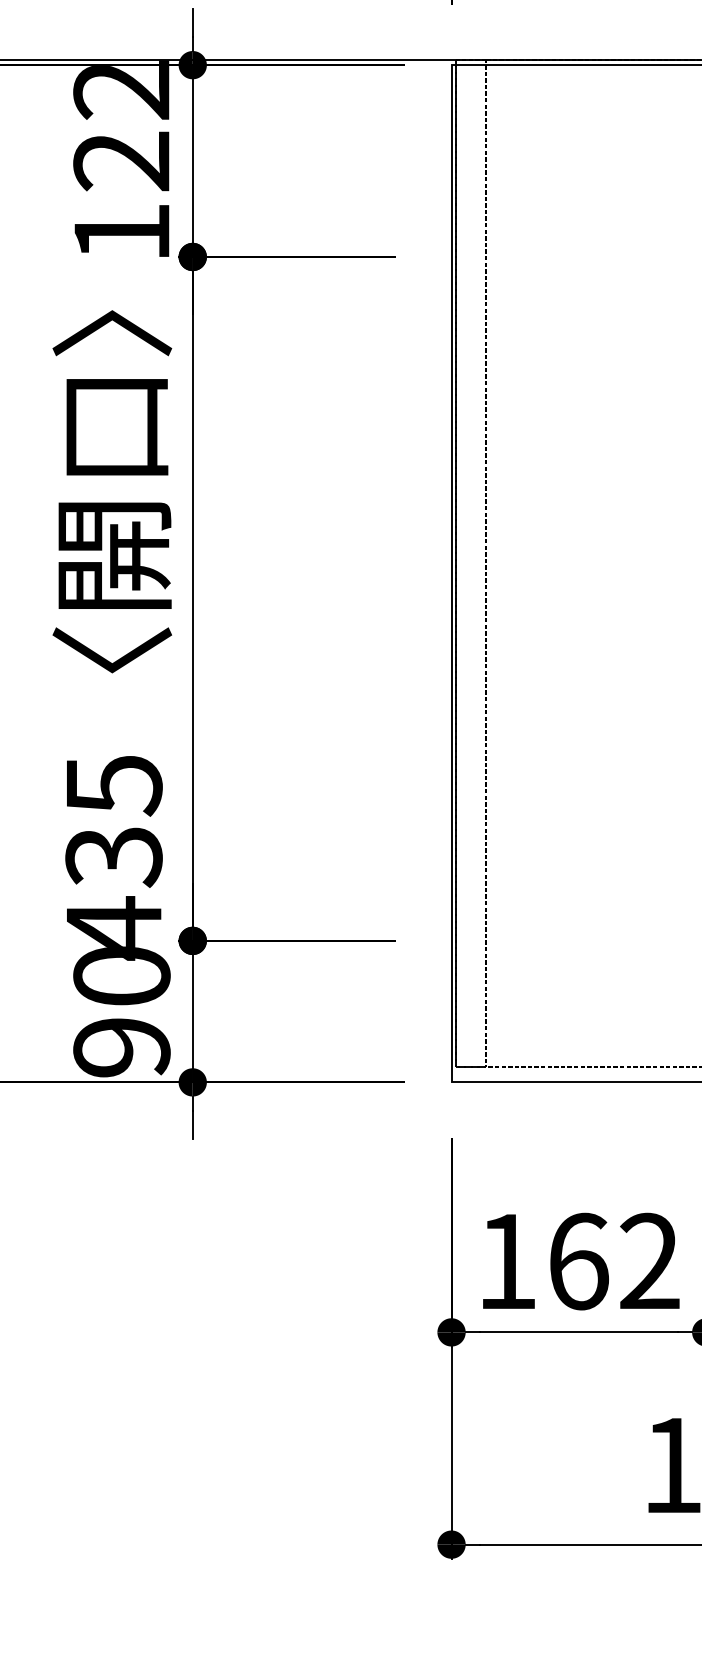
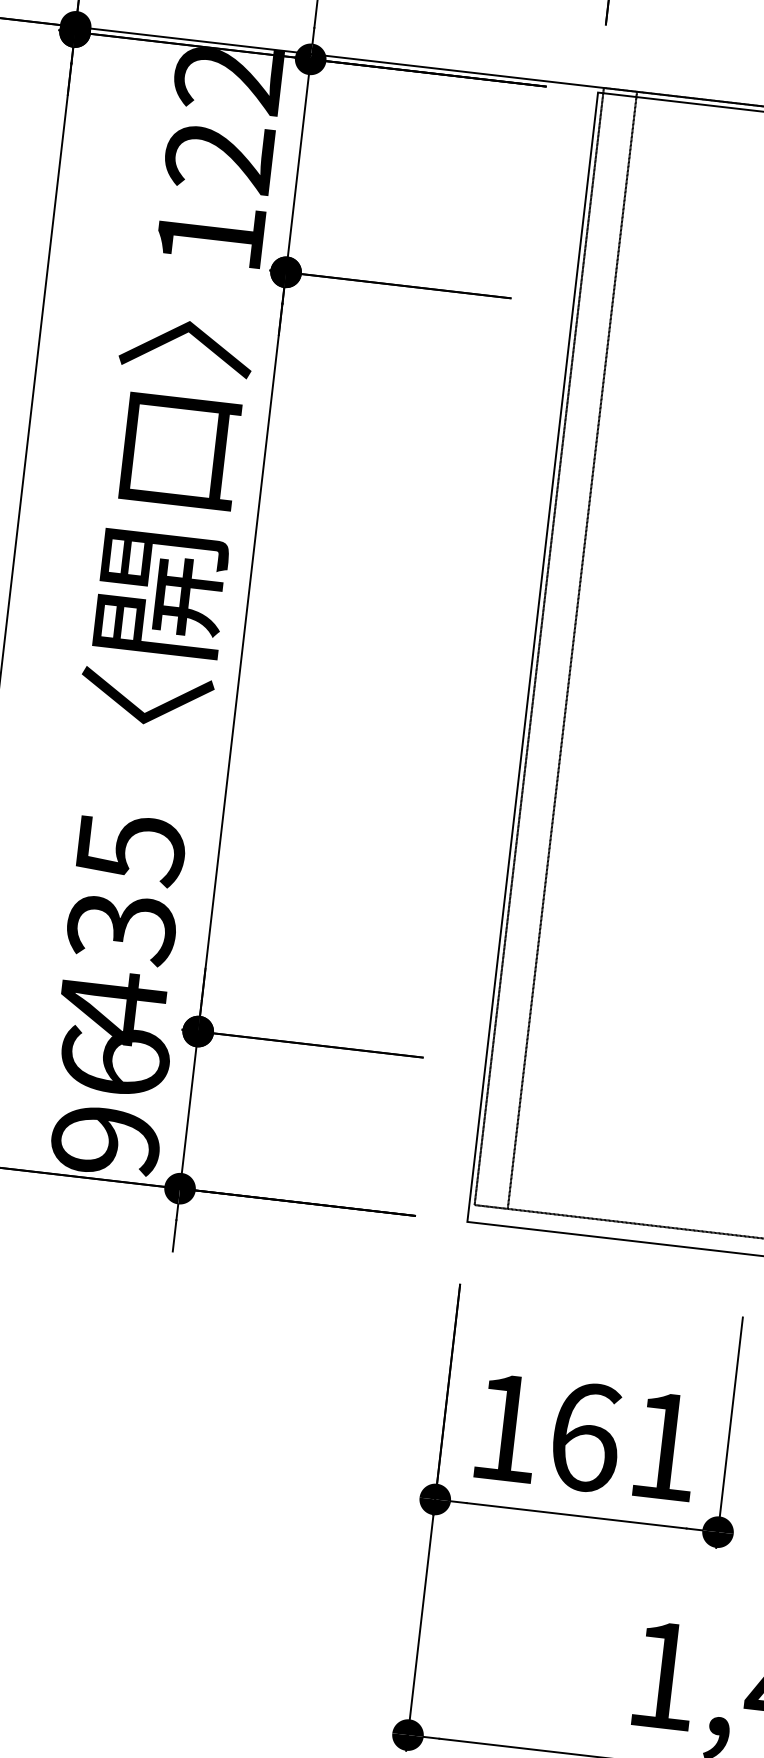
text: (121, 975) -> (114, 1060), 90 -> 96
text: (649, 1260) -> (664, 1445), 162 -> 161

